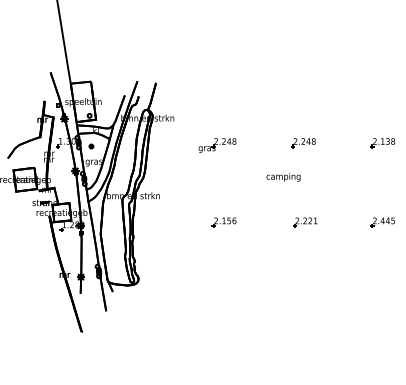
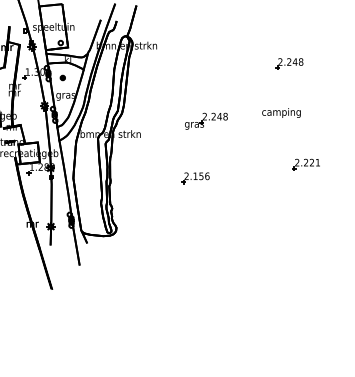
part: (303, 143) -> (289, 64), moved
part: (217, 145) -> (206, 121), moved
part: (223, 222) -> (194, 178), moved

